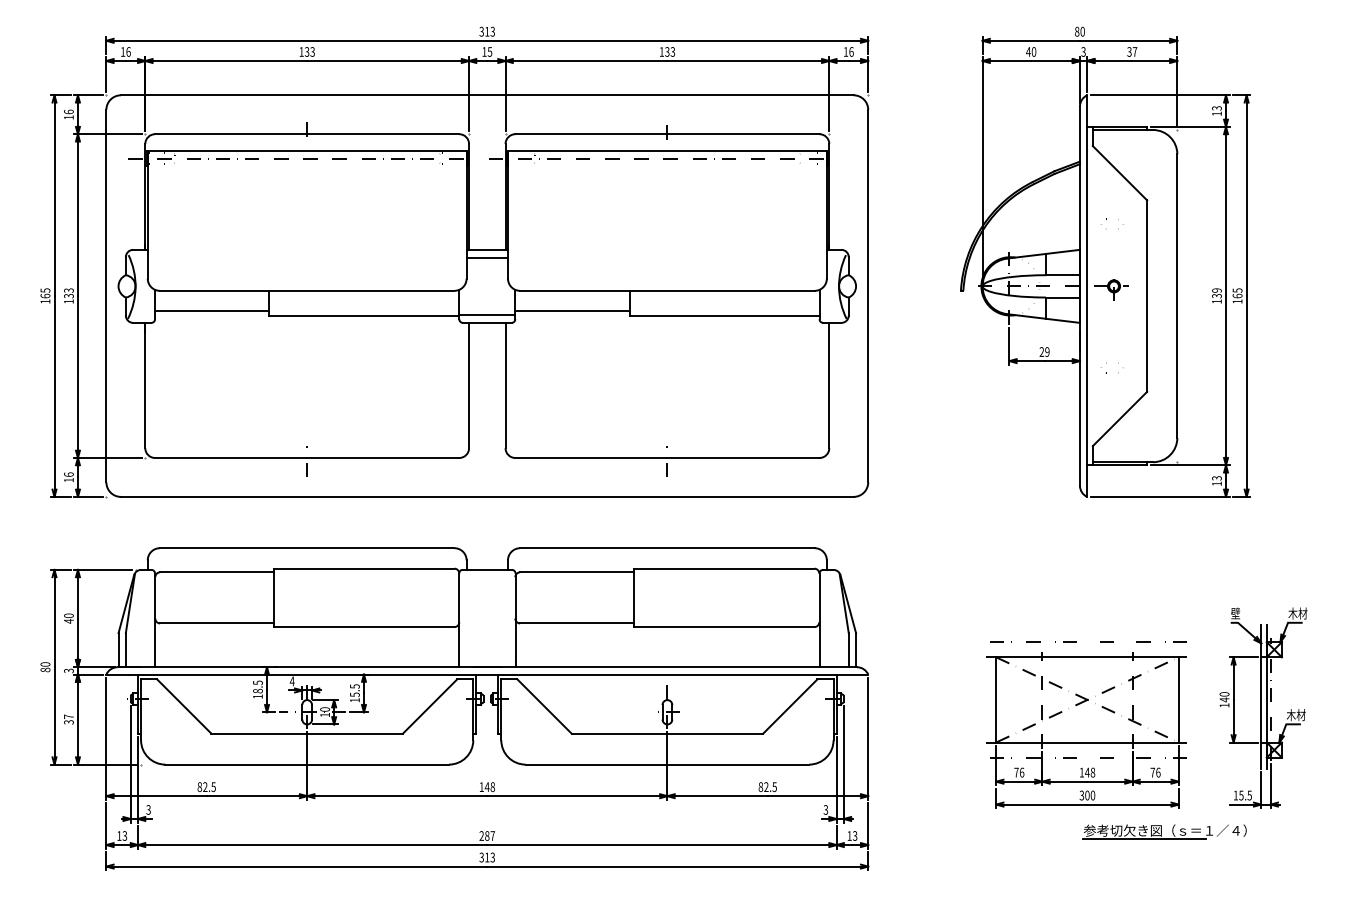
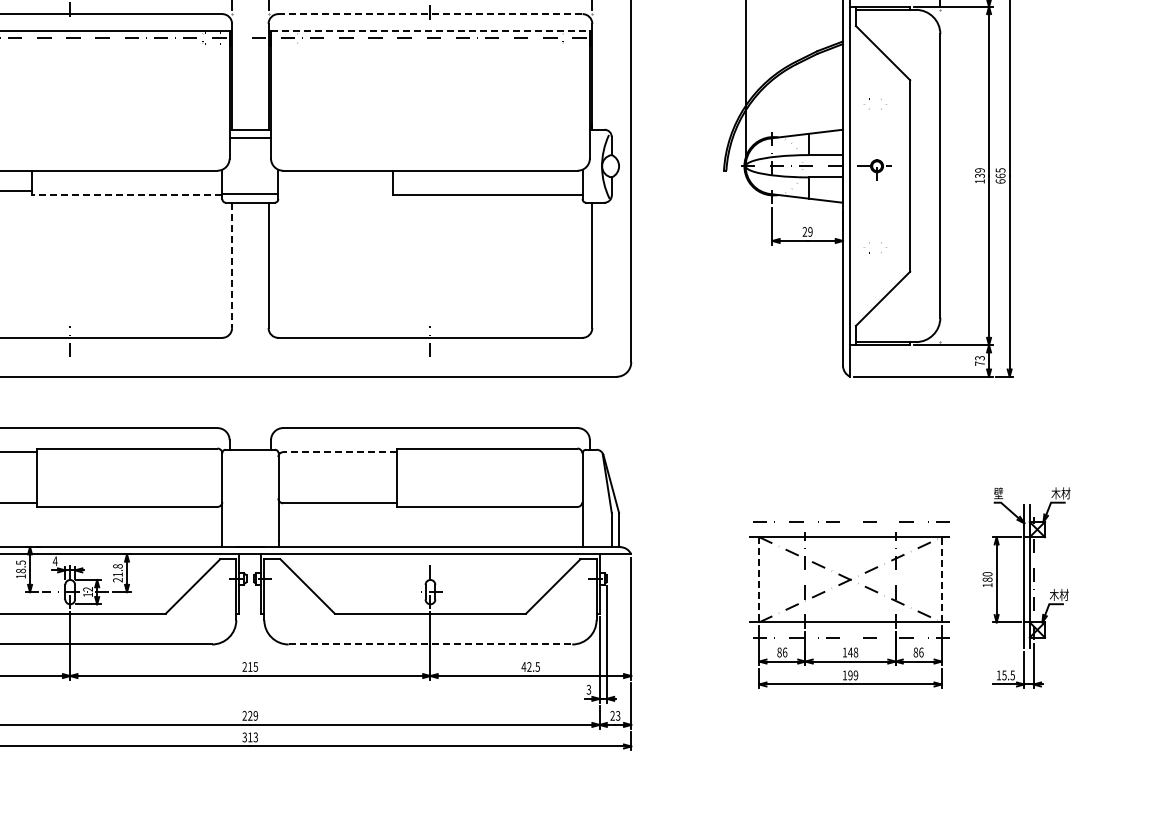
line: (667, 134) -> (430, 14), solid -> dashed
line: (667, 150) -> (430, 30), solid -> dashed
text: (1237, 301) -> (1000, 181), 165 -> 665
line: (572, 310) -> (335, 190), removed
line: (364, 315) -> (127, 195), solid -> dashed
line: (469, 385) -> (232, 265), solid -> dashed
text: (1216, 483) -> (979, 363), 13 -> 73
line: (576, 572) -> (339, 452), solid -> dashed
text: (354, 693) -> (117, 573), 15.5 -> 21.8
line: (996, 699) -> (759, 579), solid -> dashed
line: (1178, 699) -> (941, 579), solid -> dashed
text: (1224, 699) -> (987, 579), 140 -> 180
text: (325, 709) -> (88, 589), 10 -> 12
line: (667, 764) -> (430, 644), solid -> dashed
text: (1016, 772) -> (779, 652), 76 -> 86
text: (1152, 772) -> (915, 652), 76 -> 86
text: (486, 786) -> (249, 666), 148 -> 215
text: (760, 787) -> (523, 667), 82.5 -> 42.5
text: (1087, 795) -> (850, 675), 300 -> 199
part: (1164, 831) -> (927, 711), removed
text: (490, 835) -> (253, 715), 287 -> 229
text: (849, 835) -> (612, 715), 13 -> 23

